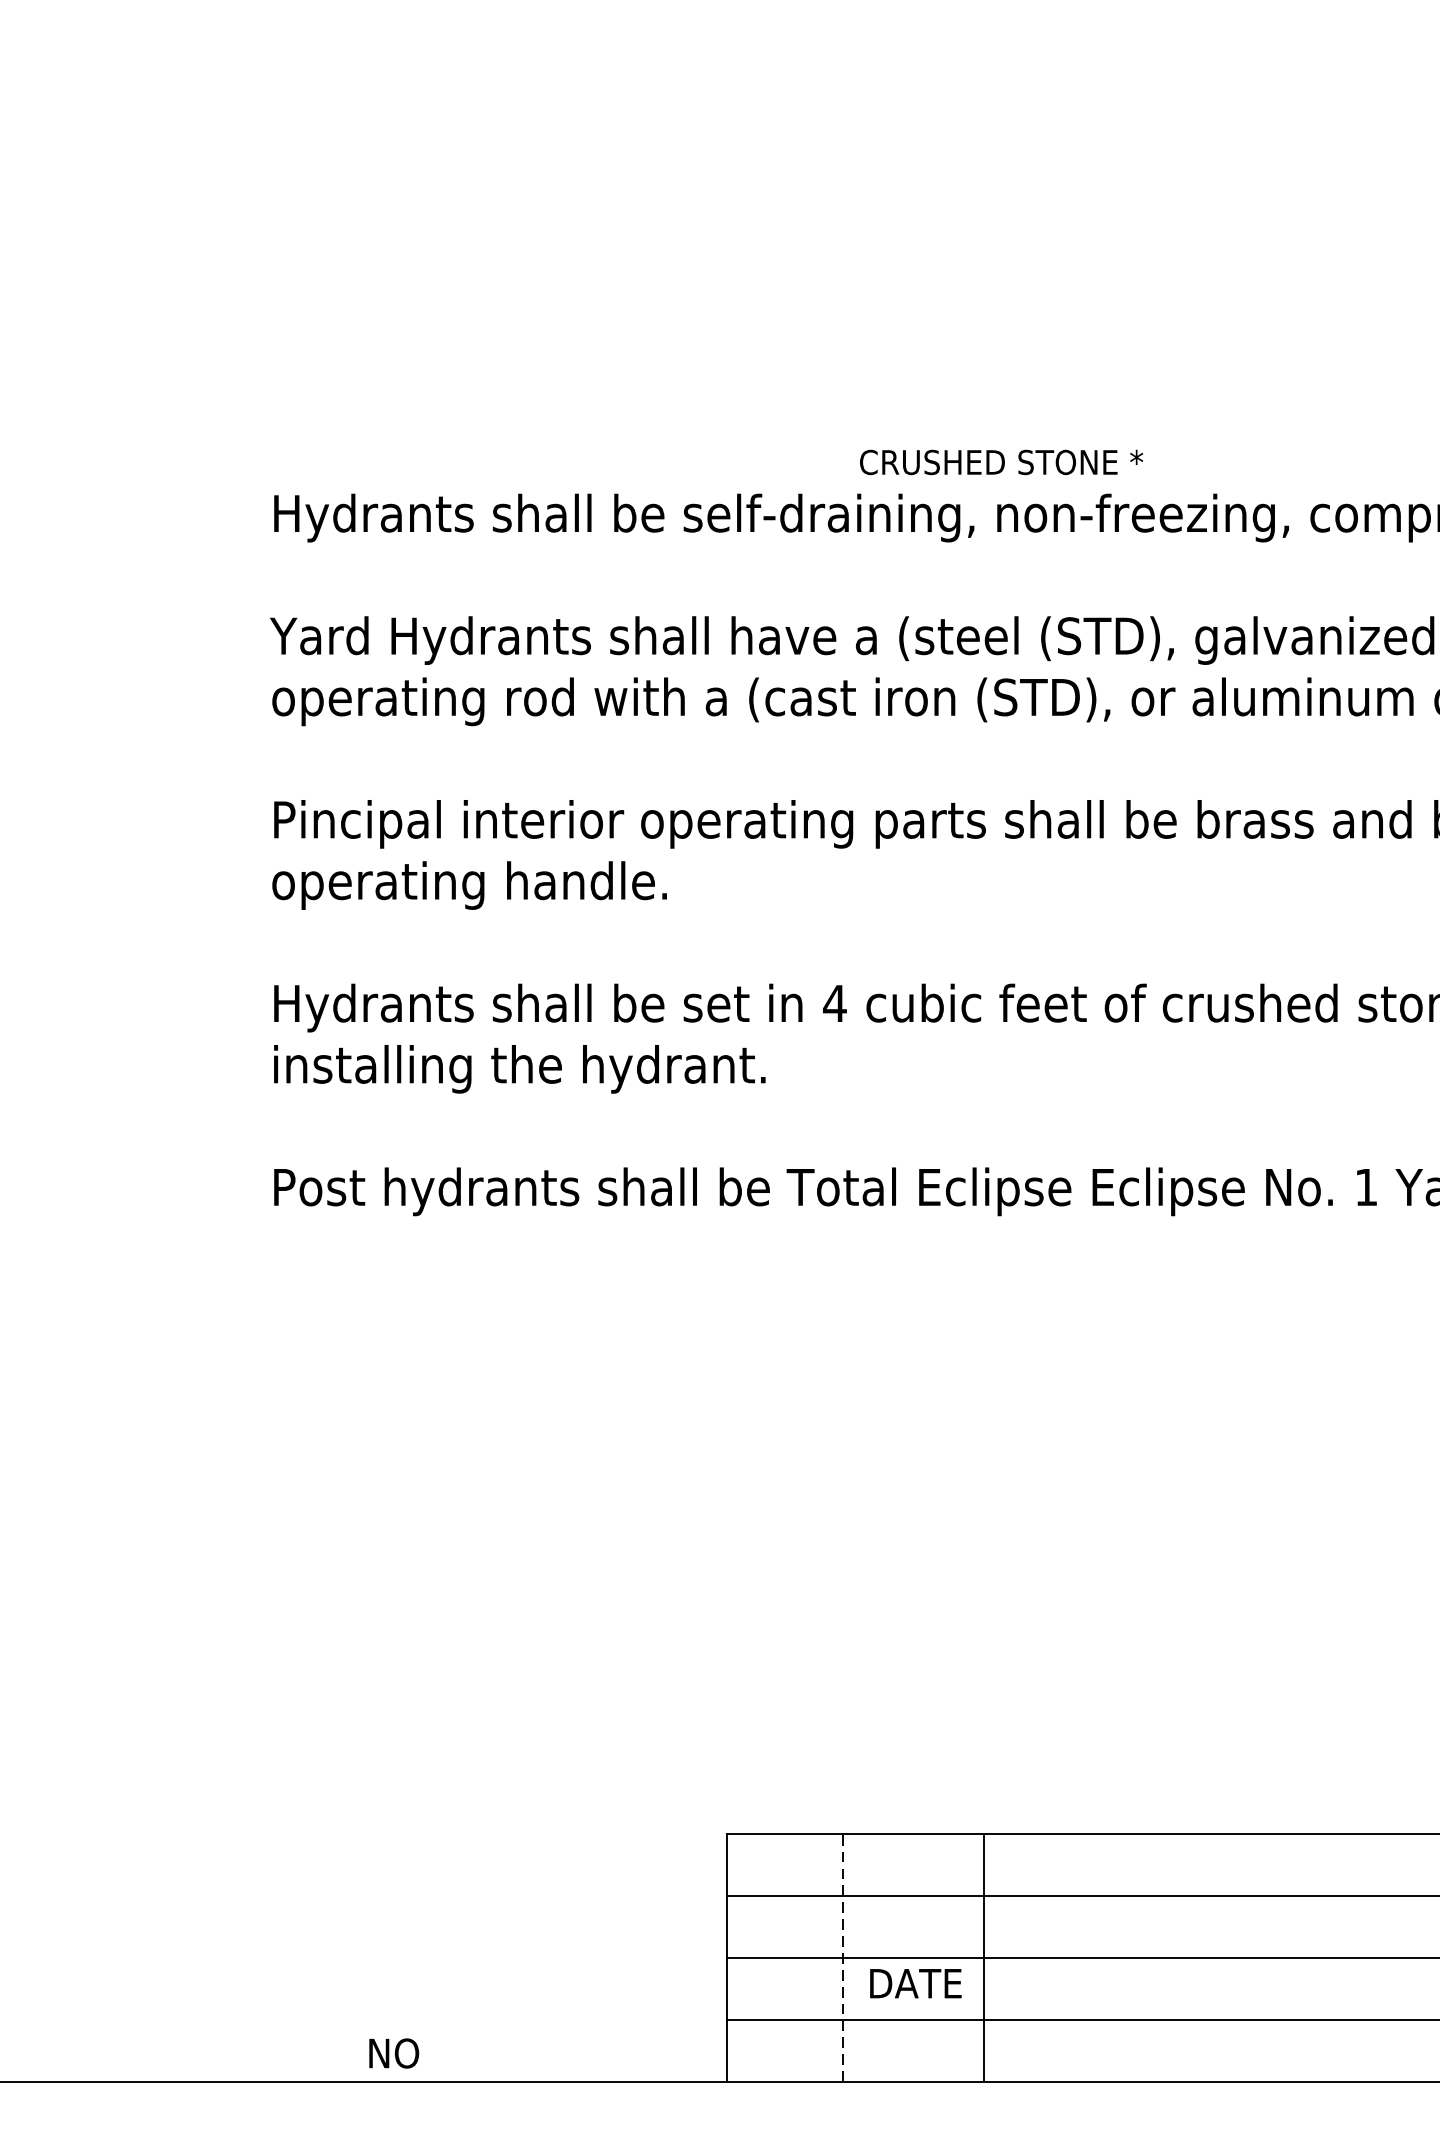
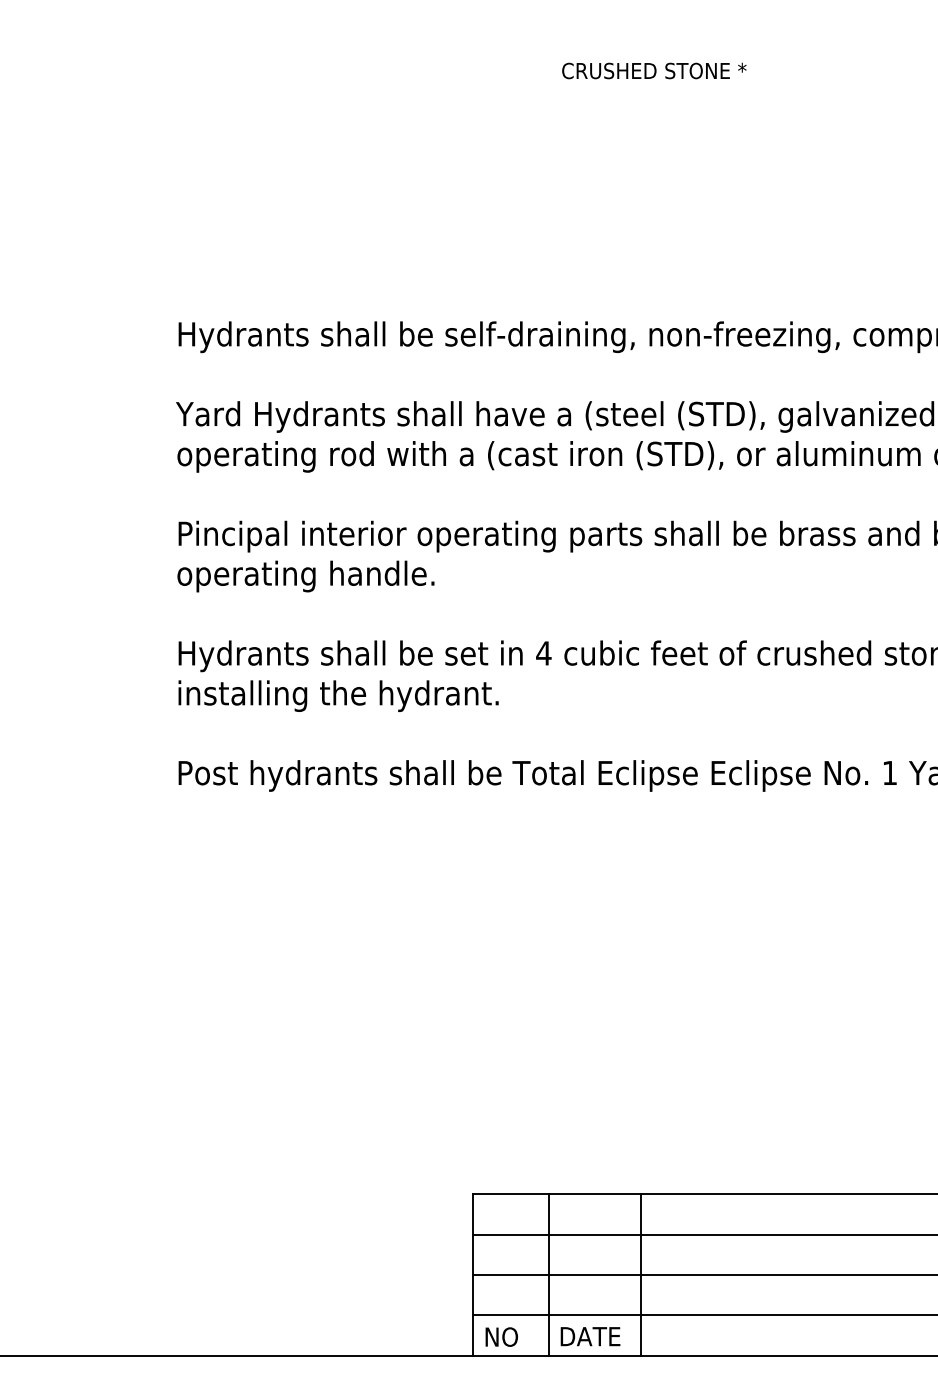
text: (1001, 461) -> (654, 70), moved
line: (843, 1957) -> (549, 1274), dashed -> solid
text: (915, 1983) -> (590, 1336), moved
text: (393, 2052) -> (501, 1336), moved

